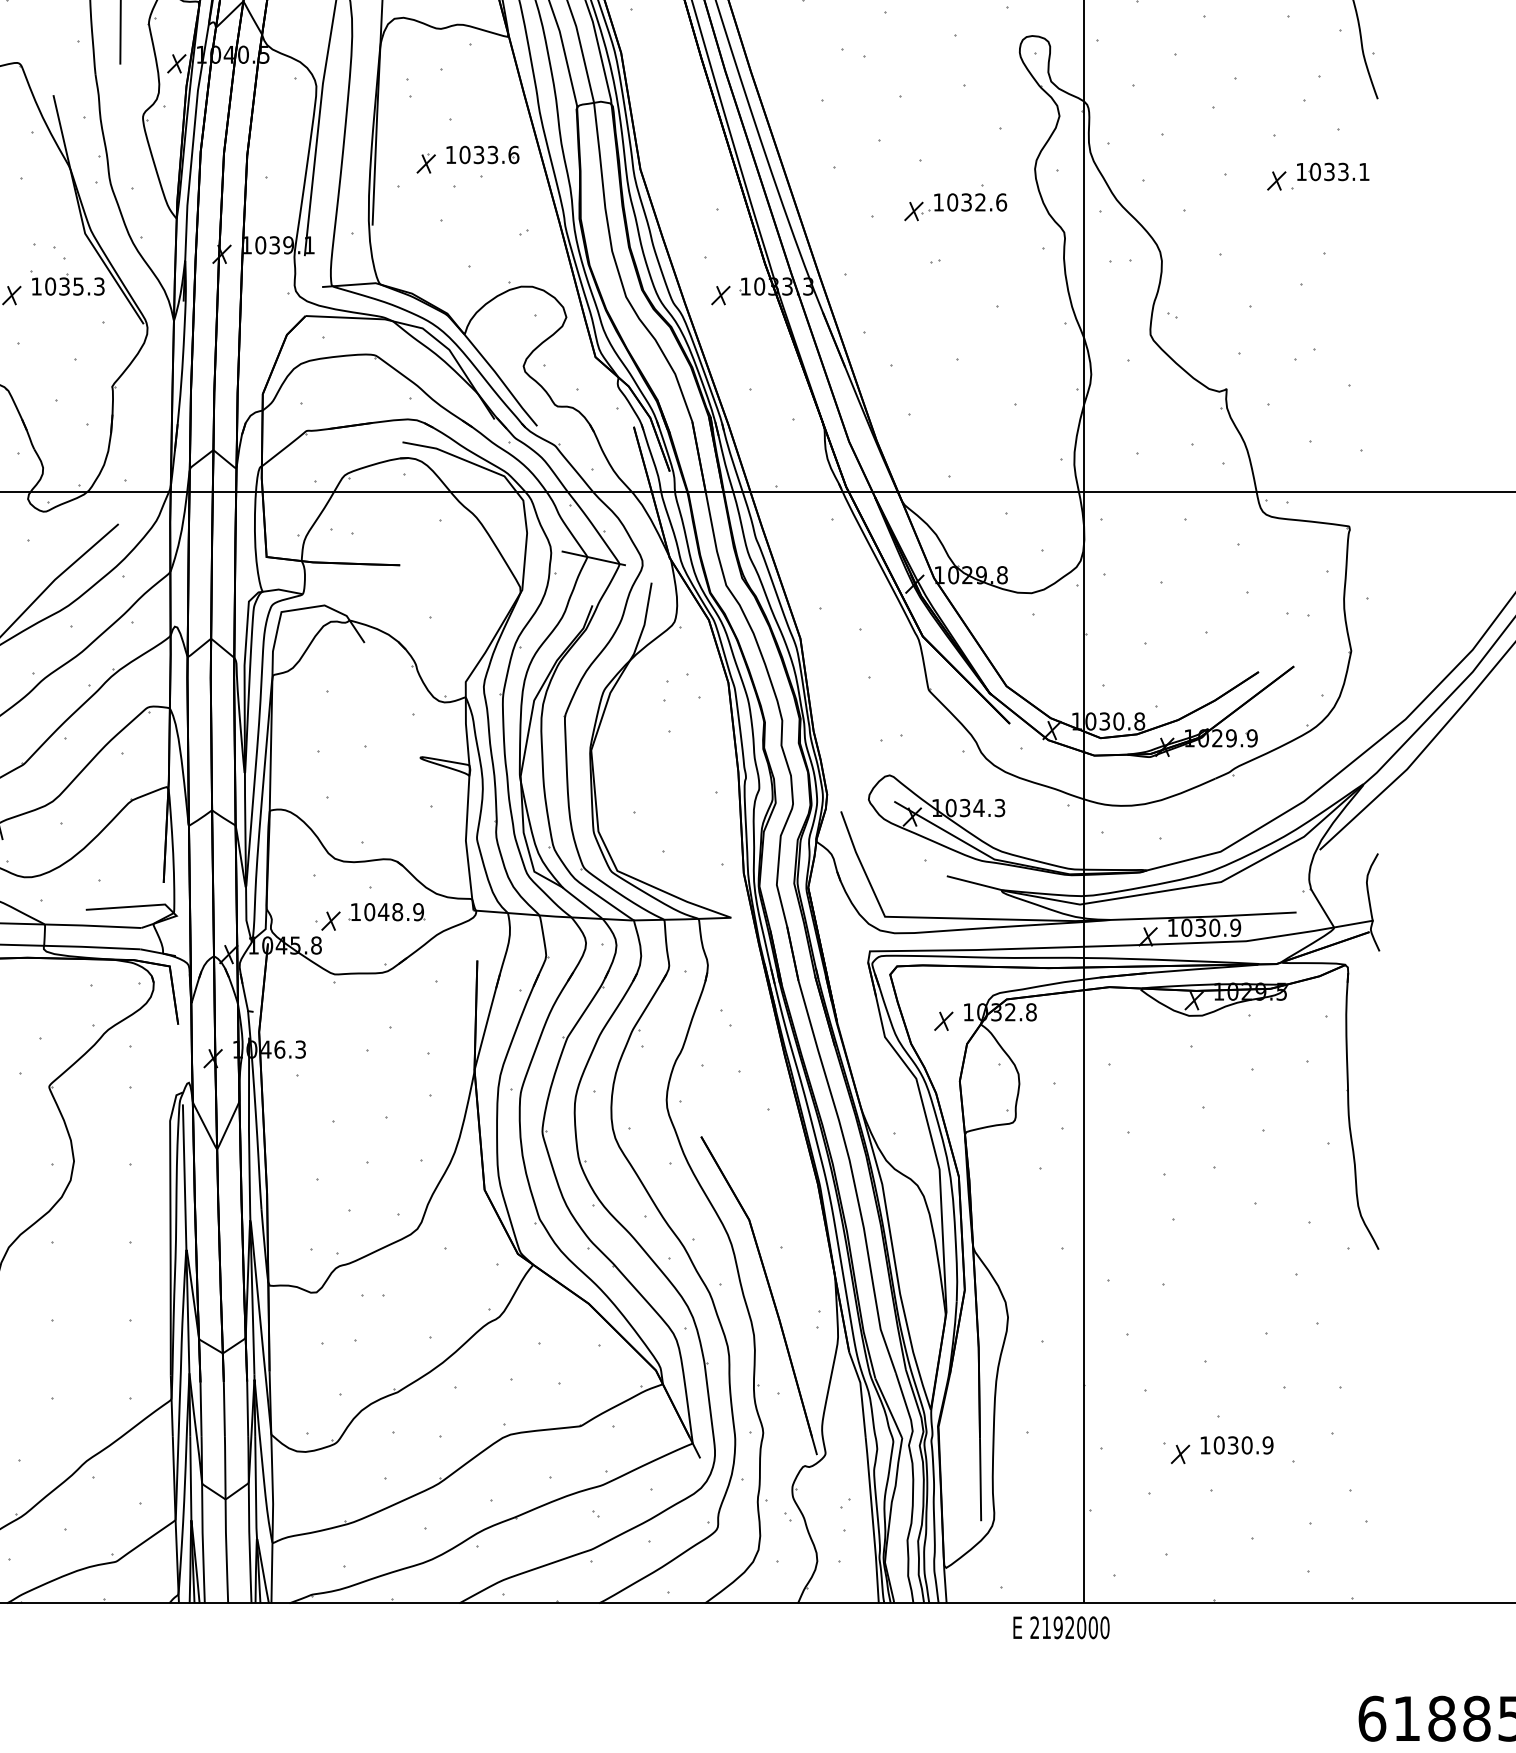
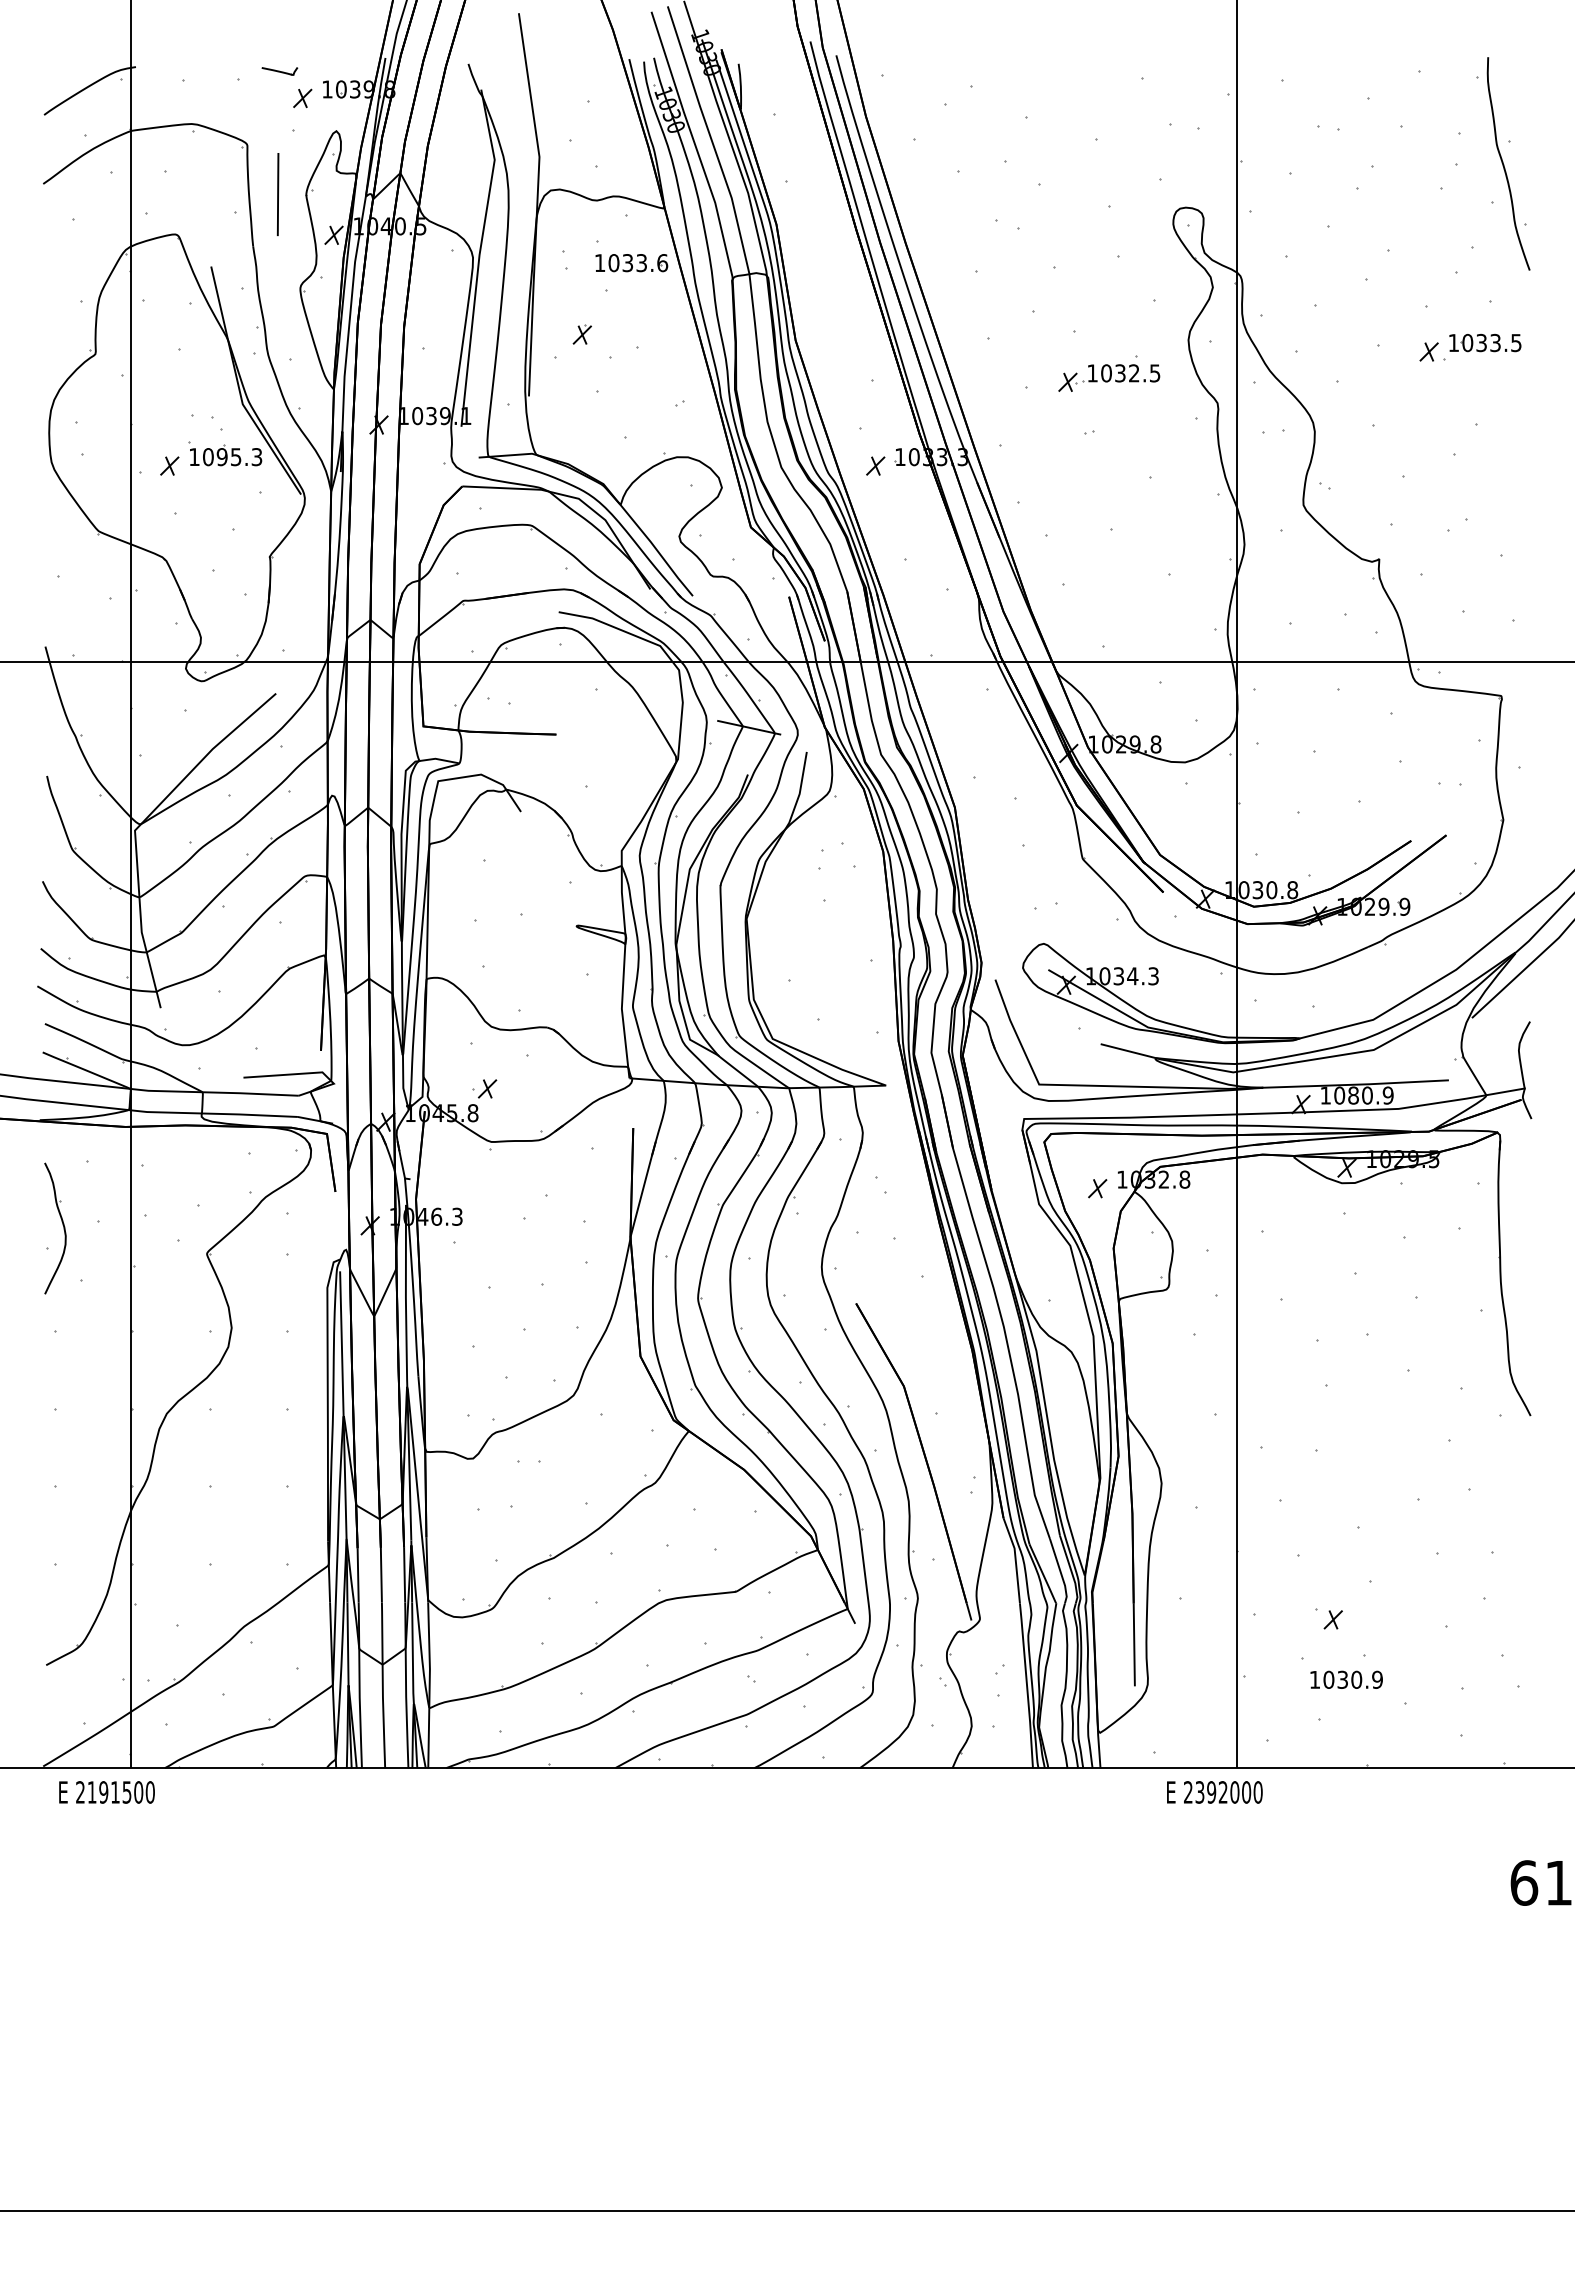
part: (482, 155) -> (631, 263), moved
text: (1364, 172) -> (1516, 343), 1033.1 -> 1033.5
text: (1000, 202) -> (1154, 373), 1032.6 -> 1032.5
text: (63, 285) -> (221, 456), 1035.3 -> 1095.3
part: (387, 911) -> (543, 1079), removed
text: (1200, 927) -> (1353, 1095), 1030.9 -> 1080.9
text: (1236, 1445) -> (1346, 1679), moved
text: (1046, 1627) -> (1199, 1792), 2192000 -> 2392000

